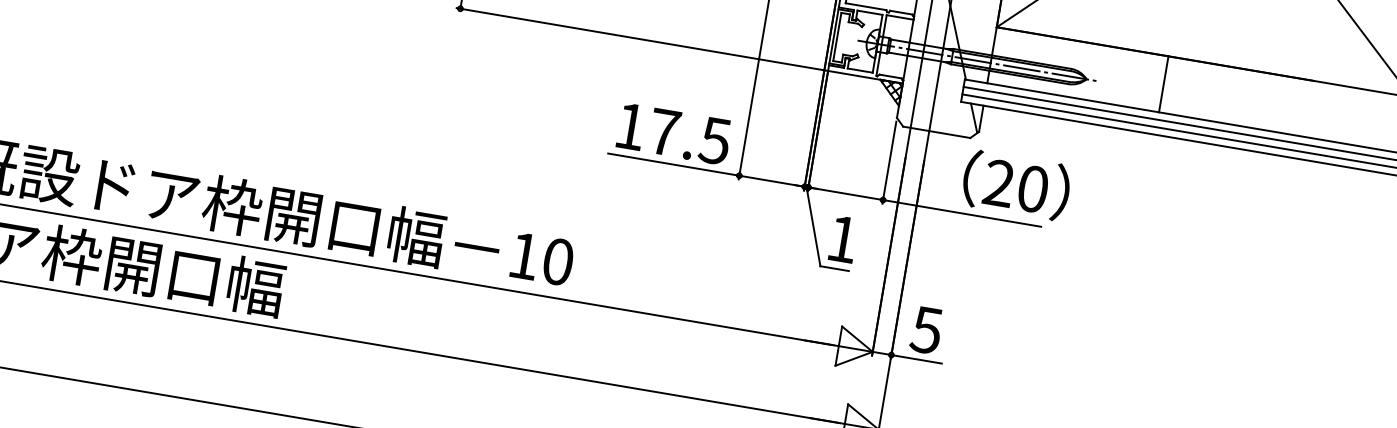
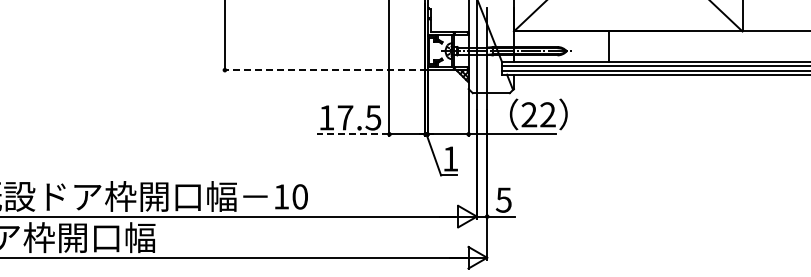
line: (641, 39) -> (324, 70), solid -> dashed
line: (672, 164) -> (352, 134), solid -> dashed
text: (1032, 188) -> (547, 114), 20 -> 22

